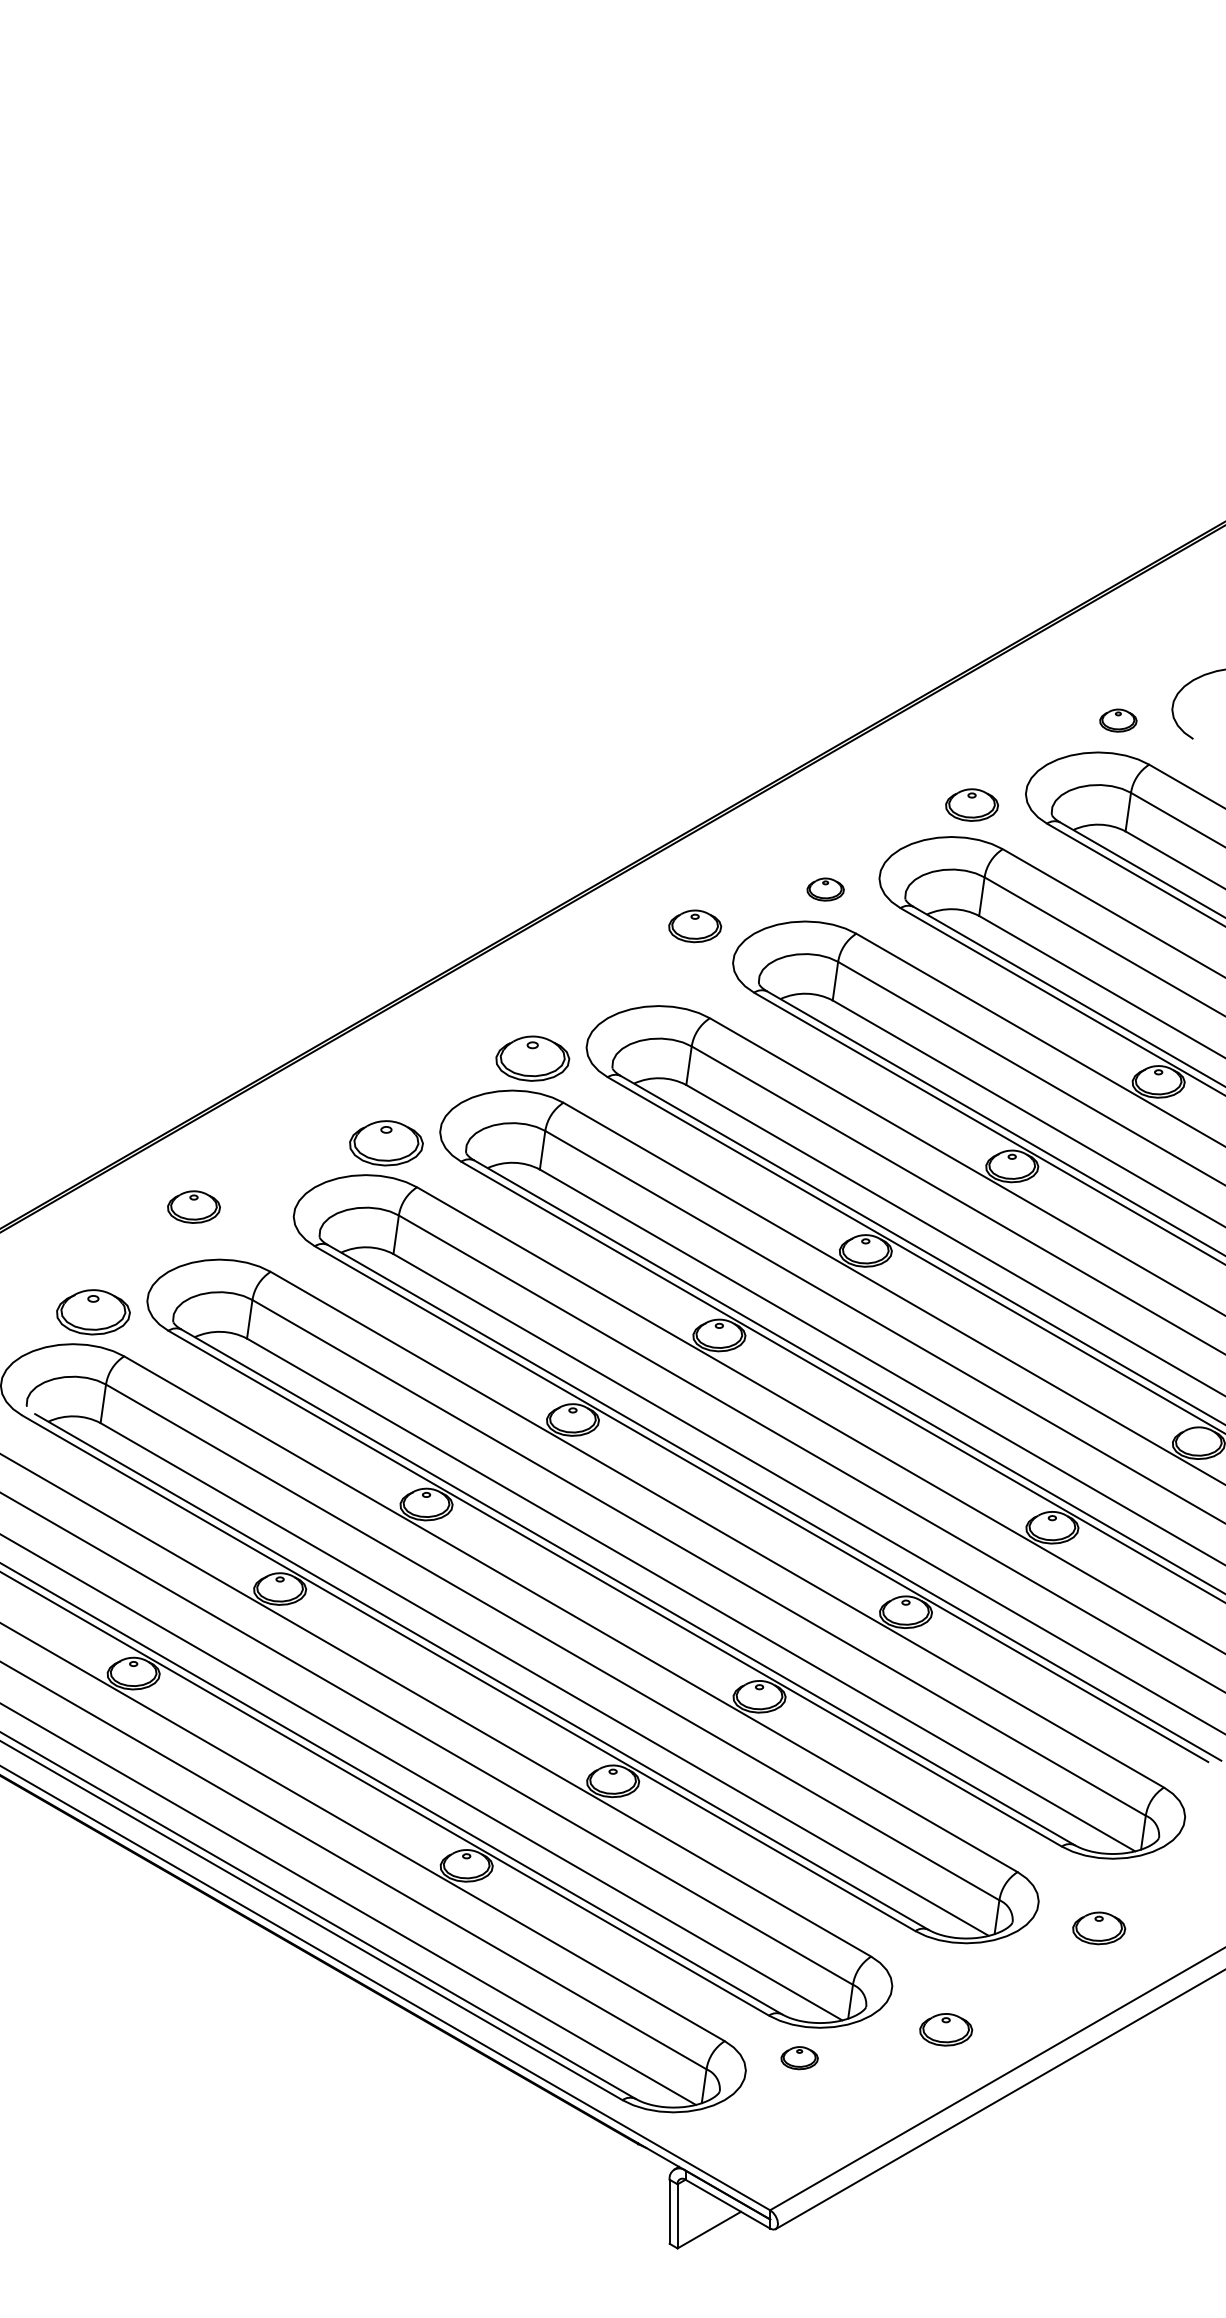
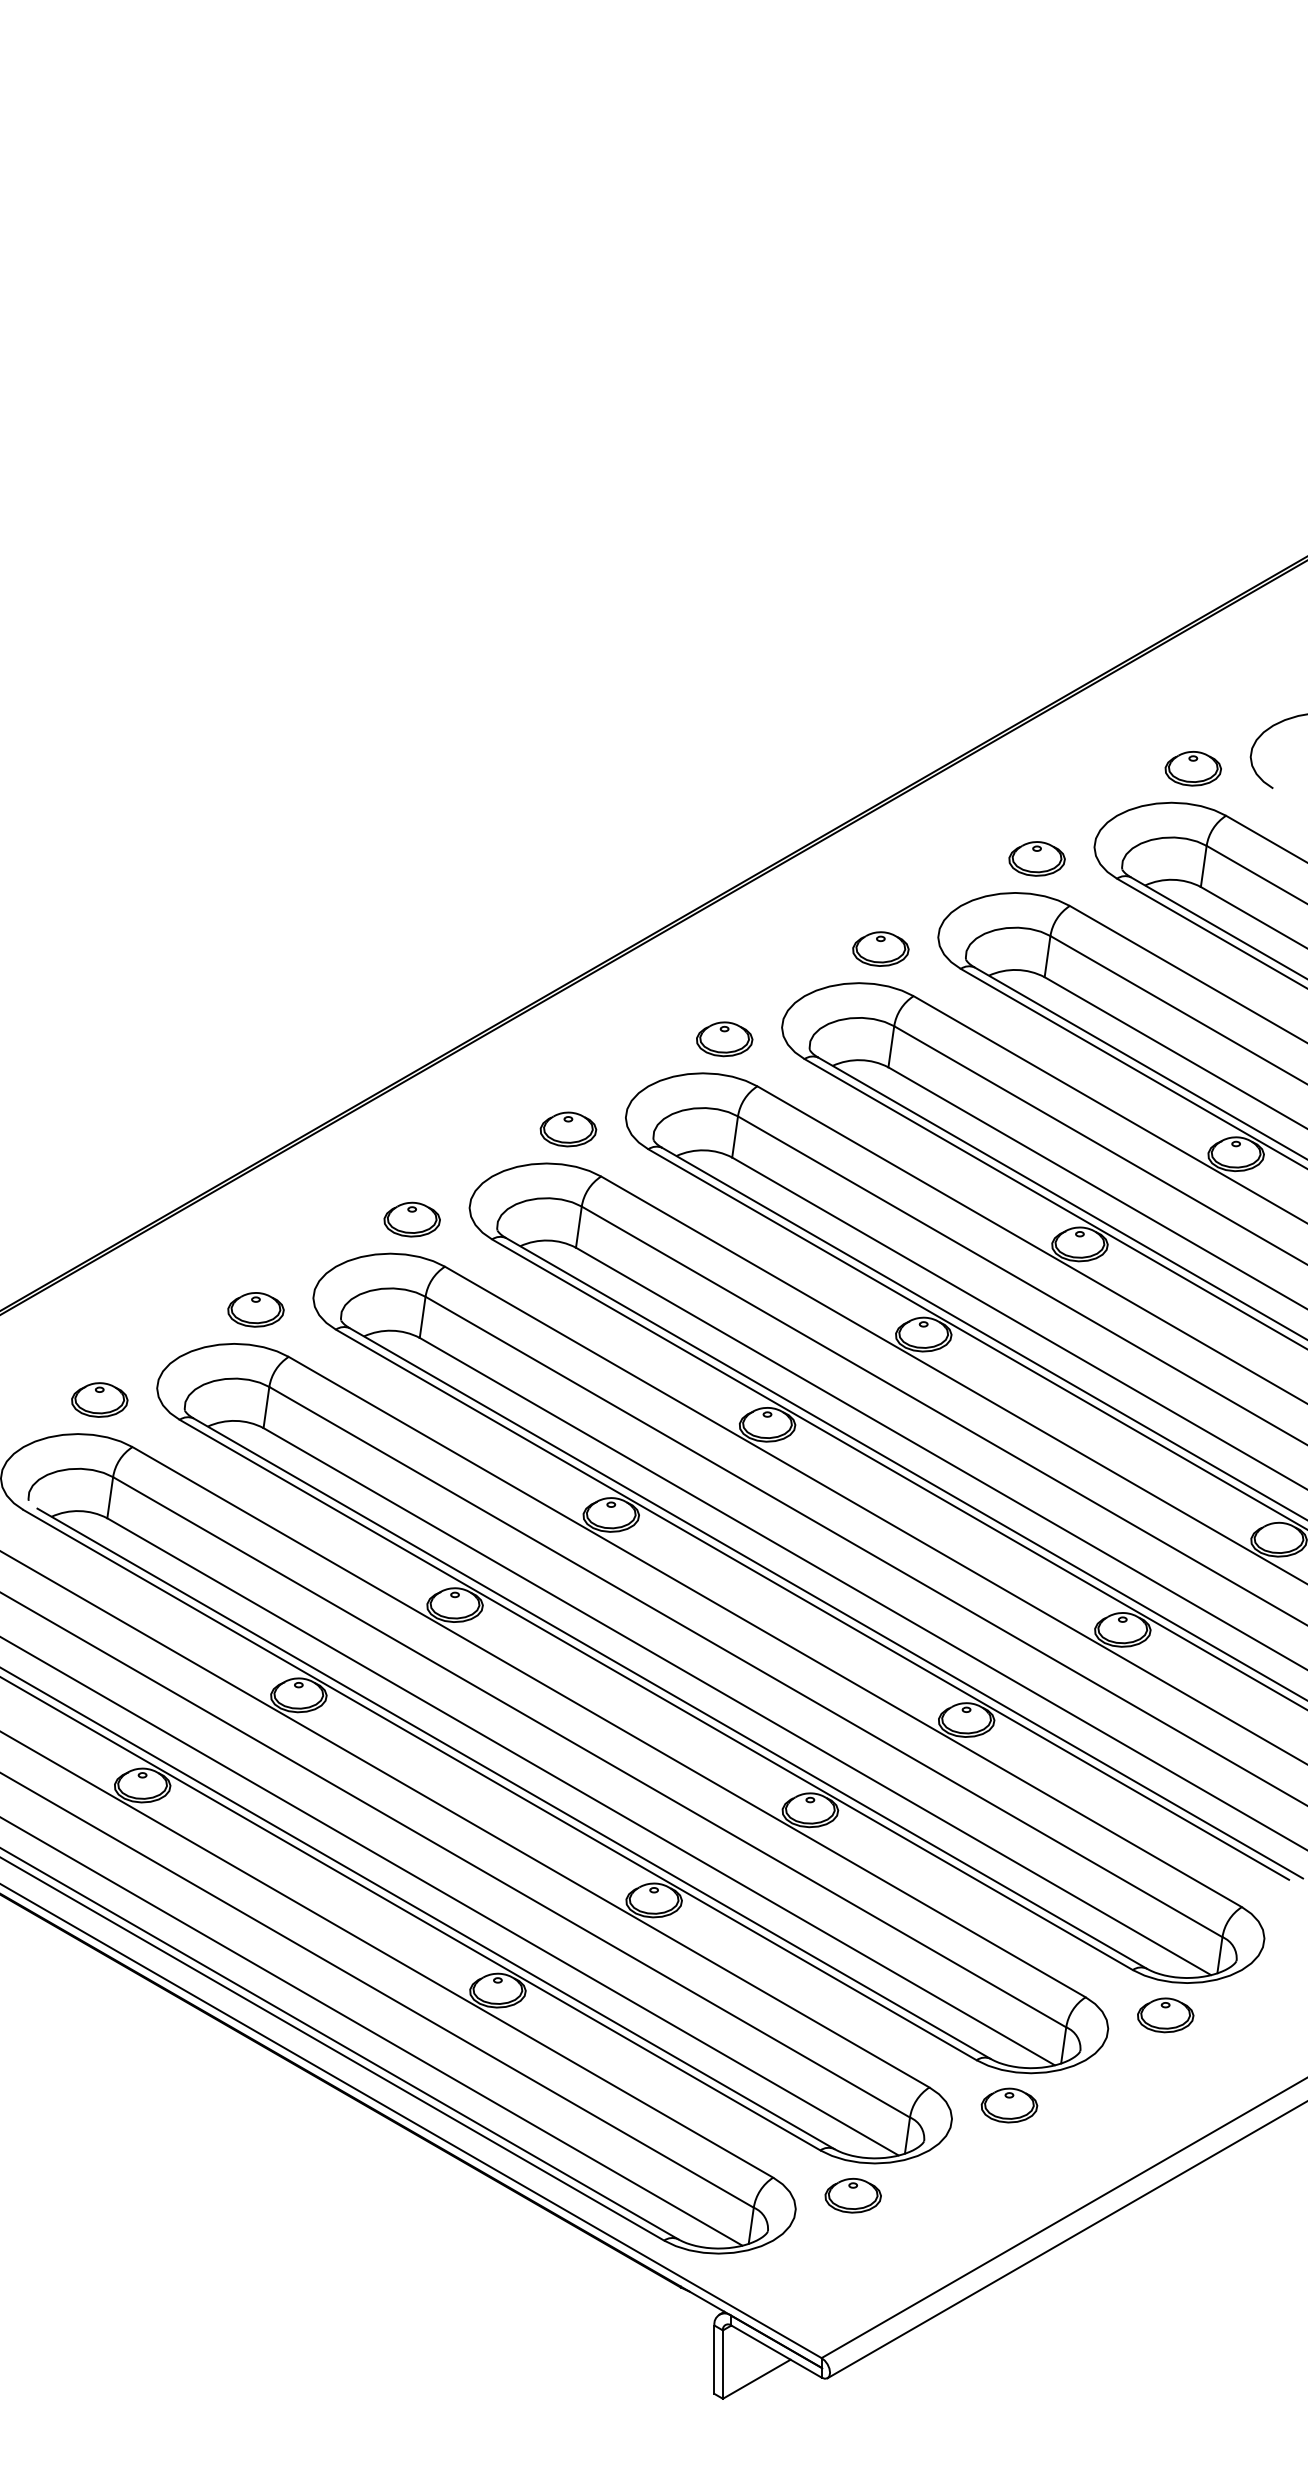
part: (1117, 720) -> (1192, 768), size x1.43
part: (825, 889) -> (880, 948), size x1.43
part: (695, 926) -> (724, 1039), moved
part: (532, 1058) -> (568, 1129), size x0.71
part: (385, 1143) -> (411, 1219), size x0.71
part: (193, 1206) -> (255, 1309), moved
part: (93, 1311) -> (99, 1399), size x0.71
part: (1098, 1928) -> (1165, 2015), moved
part: (946, 2029) -> (1009, 2105), moved
part: (799, 2057) -> (852, 2195), size x1.43

